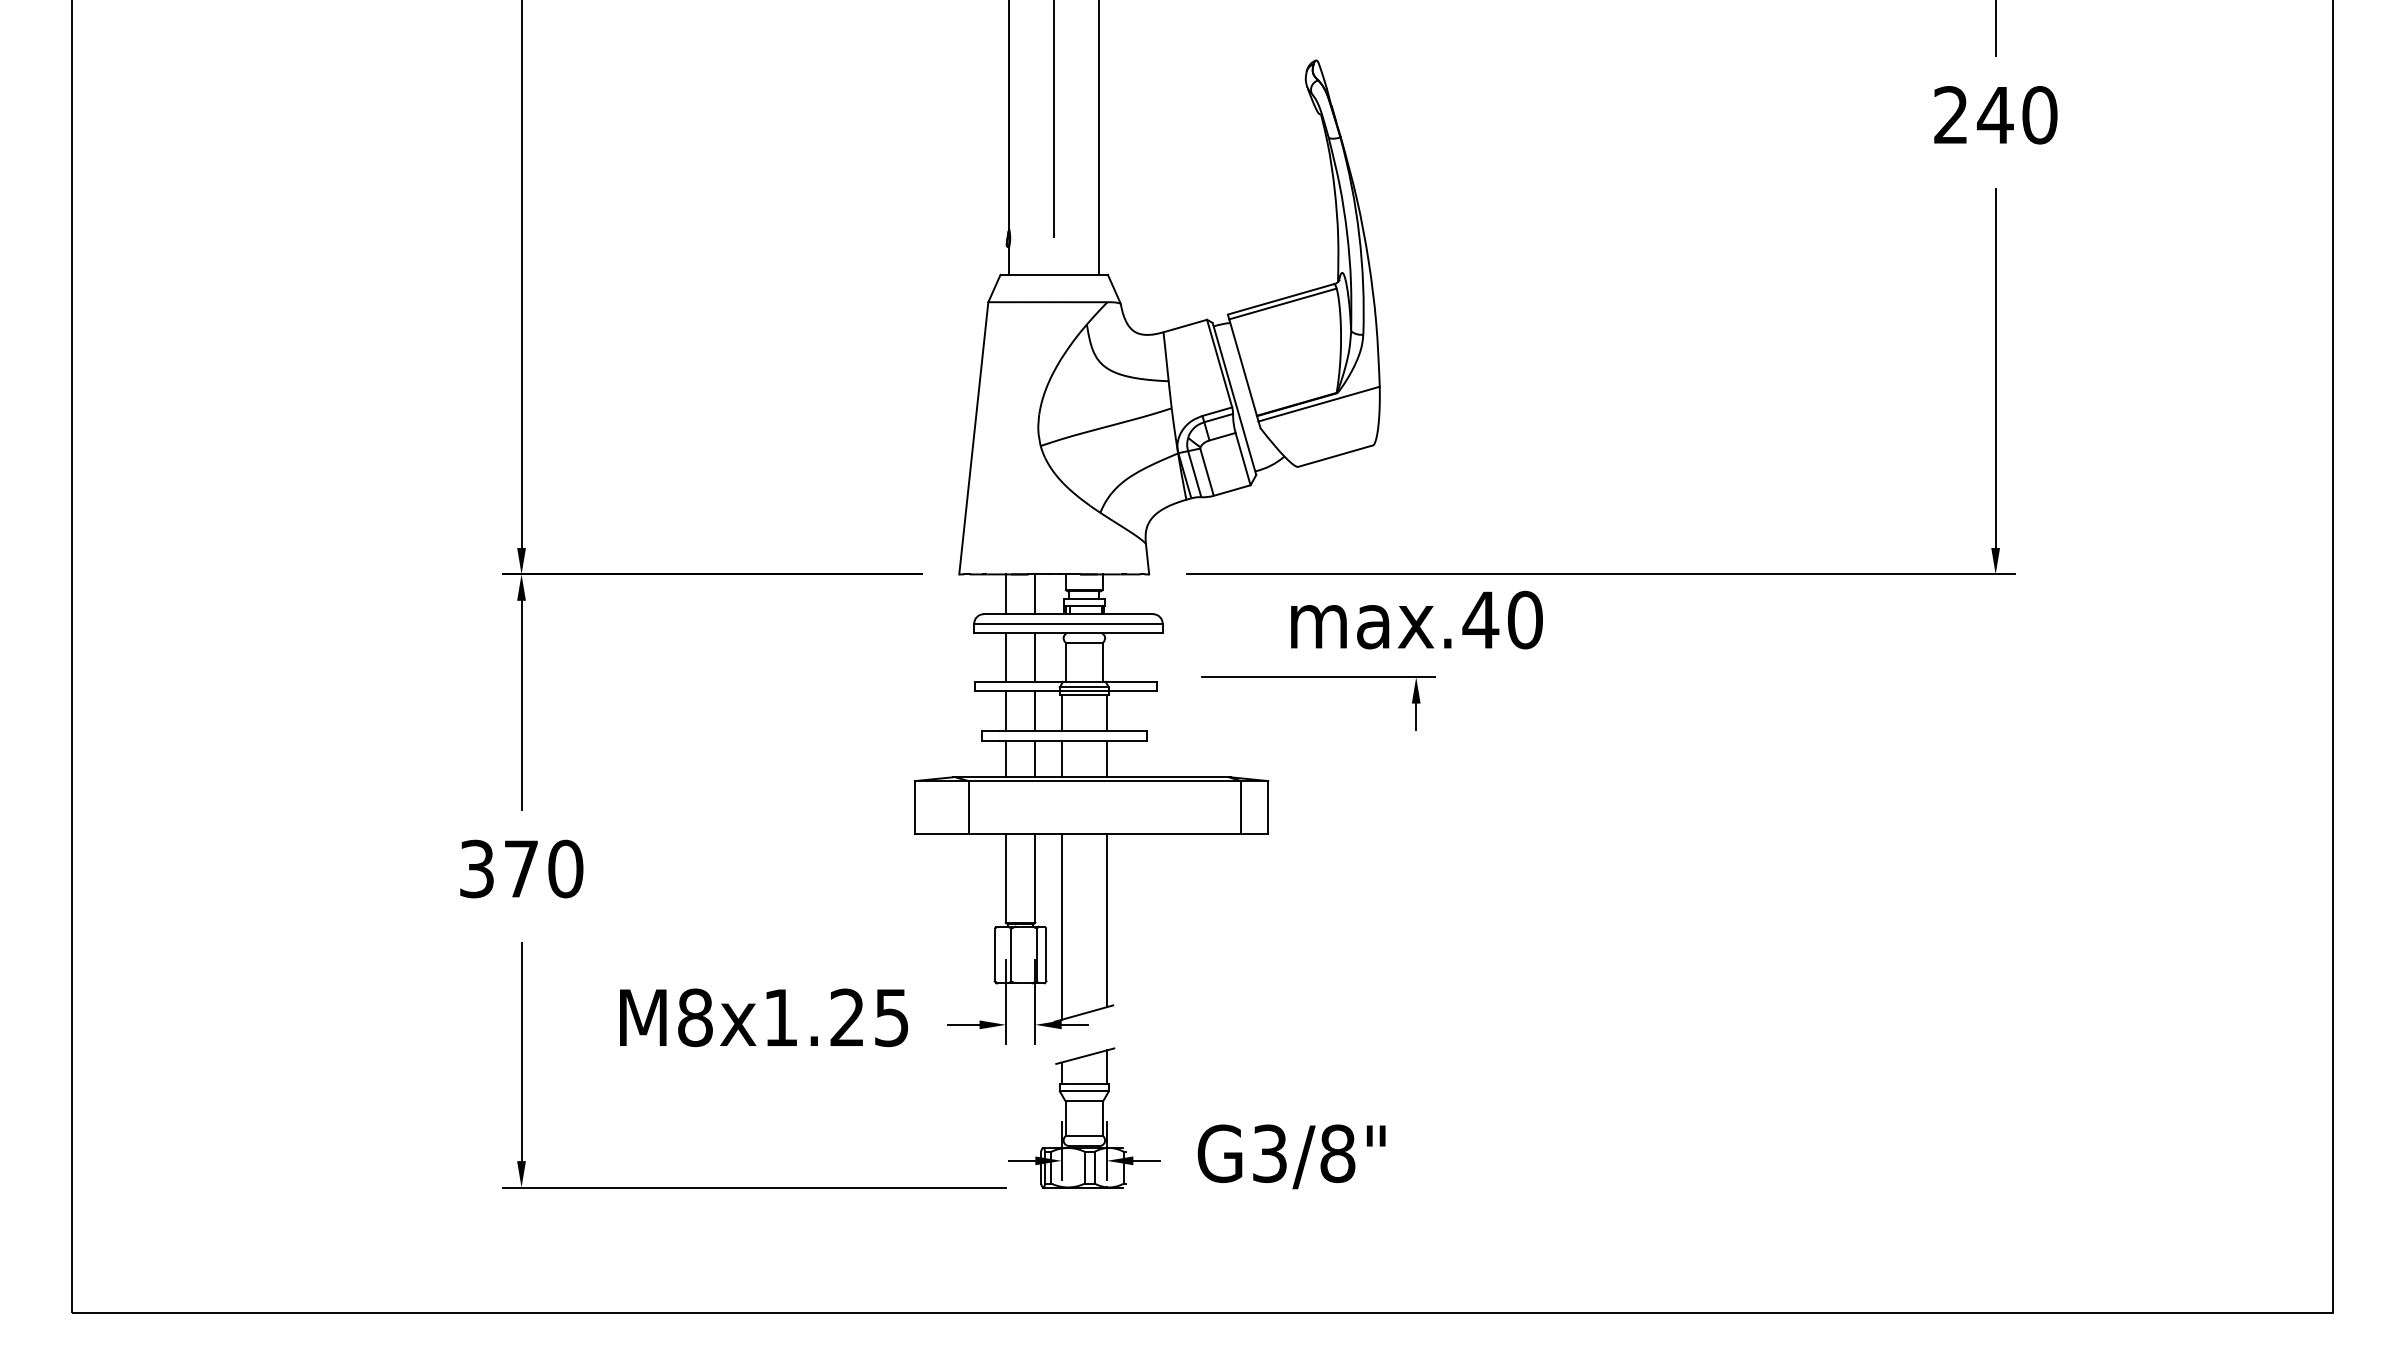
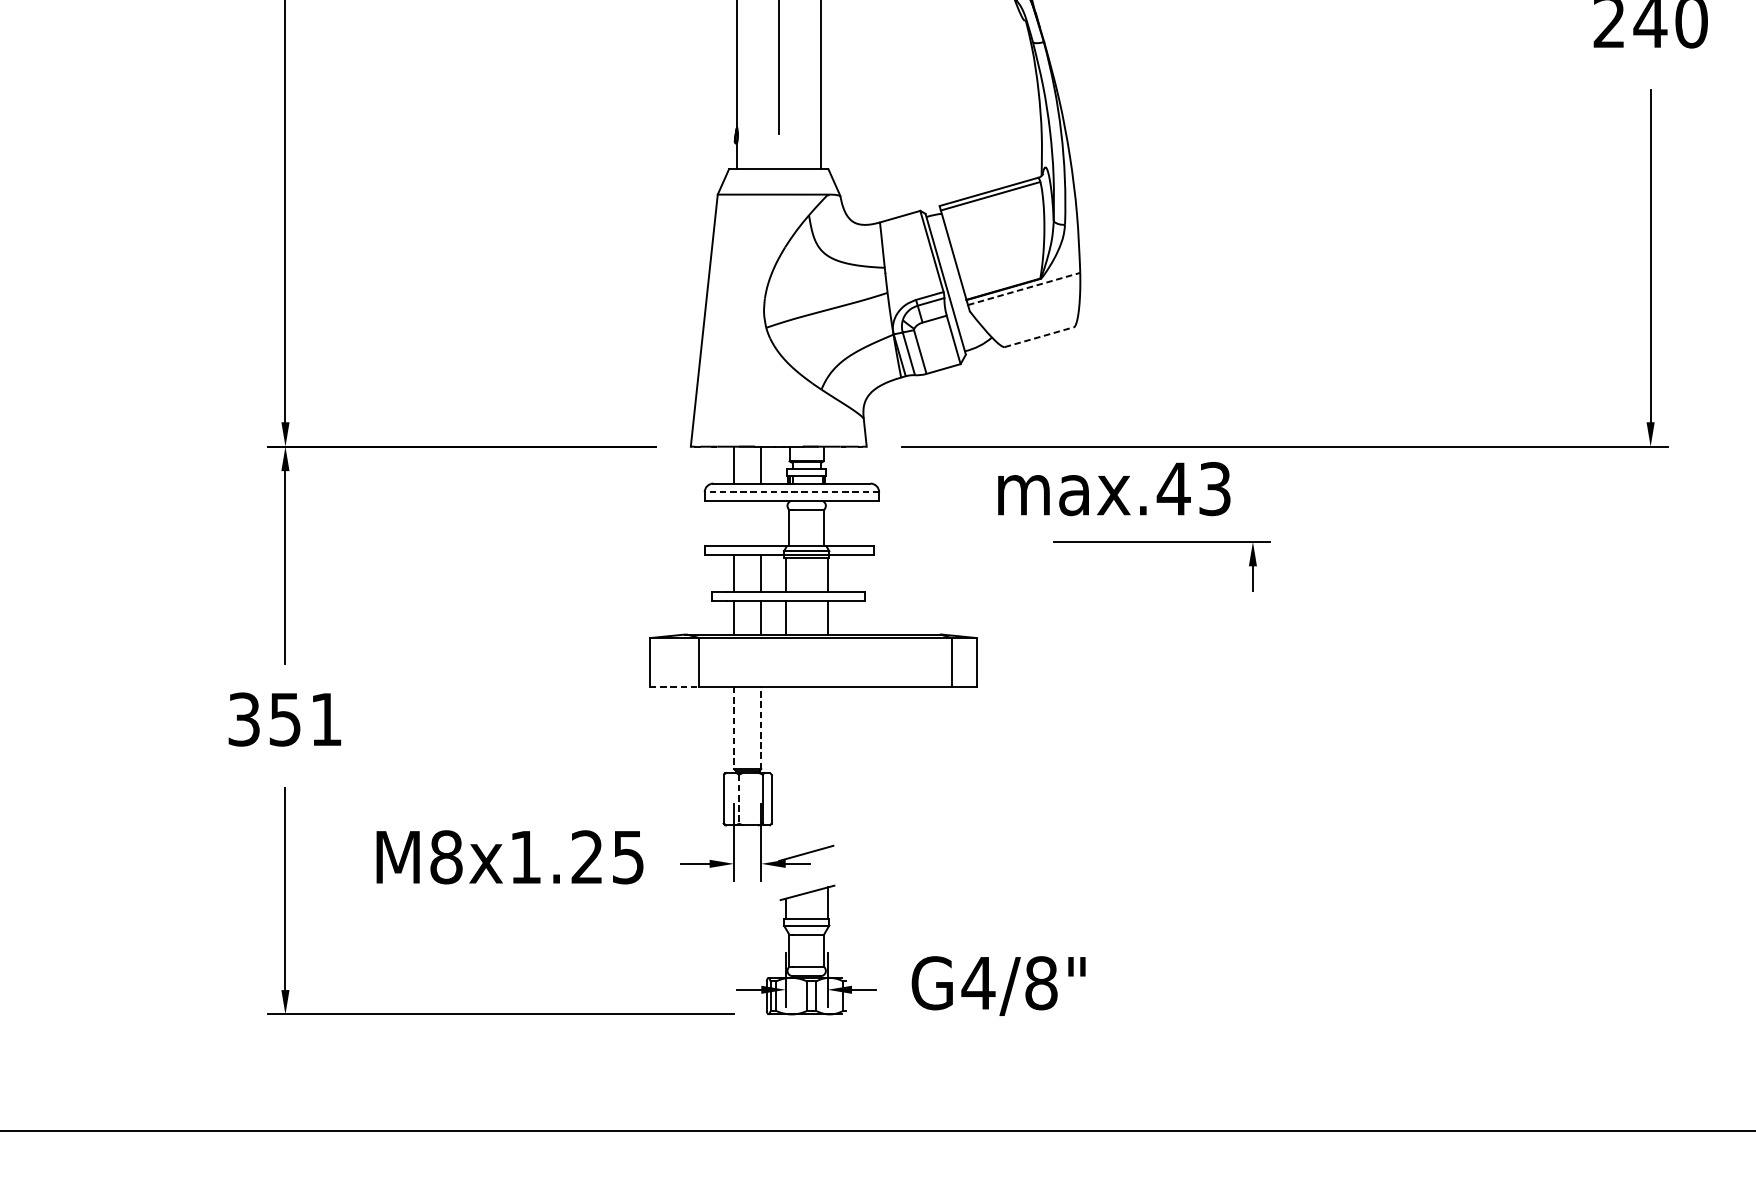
line: (1319, 403) -> (1024, 288), solid -> dashed
line: (1335, 456) -> (1039, 337), solid -> dashed
text: (1525, 619) -> (1215, 488), max.40 -> max.43
line: (1067, 623) -> (791, 492), solid -> dashed
line: (1005, 657) -> (733, 523), removed
line: (1035, 657) -> (761, 523), removed
part: (1318, 677) -> (1162, 542), moved
line: (941, 833) -> (674, 686), solid -> dashed
text: (543, 868) -> (305, 719), 370 -> 351
line: (1035, 877) -> (761, 727), solid -> dashed
line: (1005, 878) -> (733, 728), solid -> dashed
line: (1106, 920) -> (827, 767), removed
line: (1061, 926) -> (785, 772), removed
line: (1011, 955) -> (739, 799), solid -> dashed
text: (1269, 1153) -> (978, 982), G3/8" -> G4/8"

